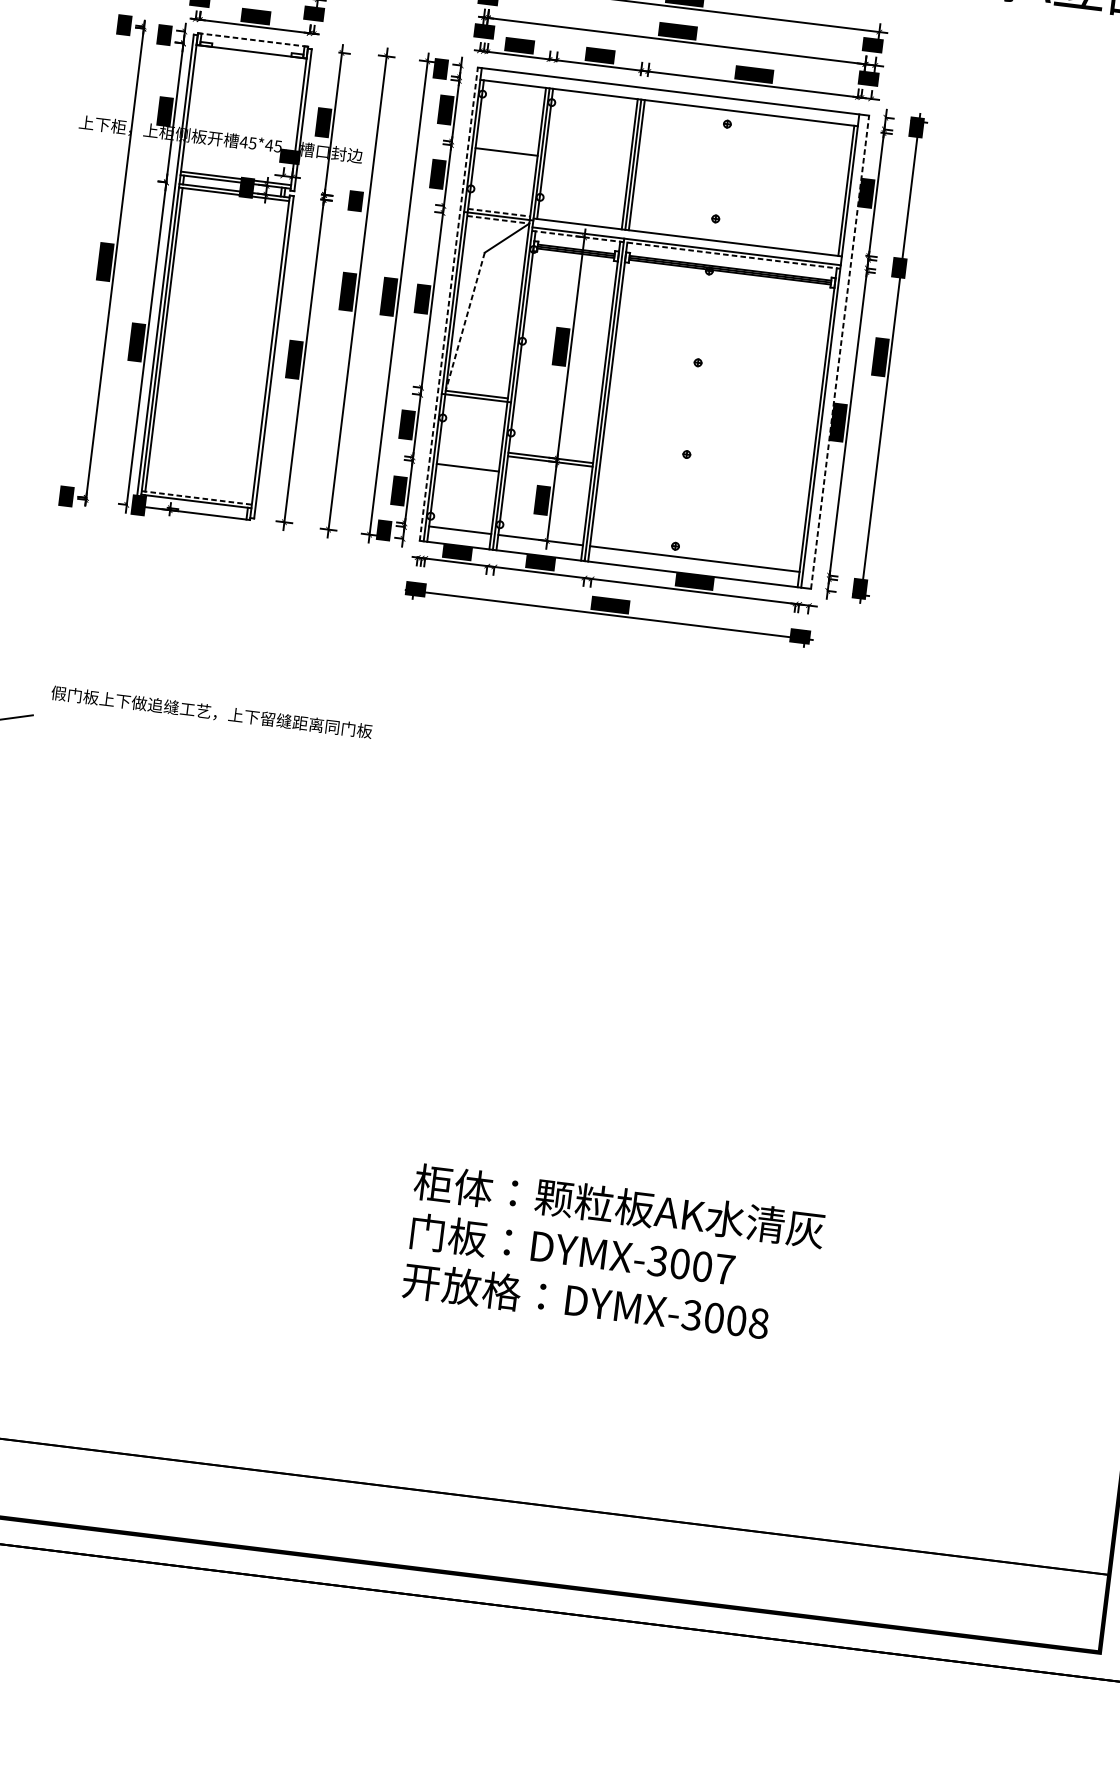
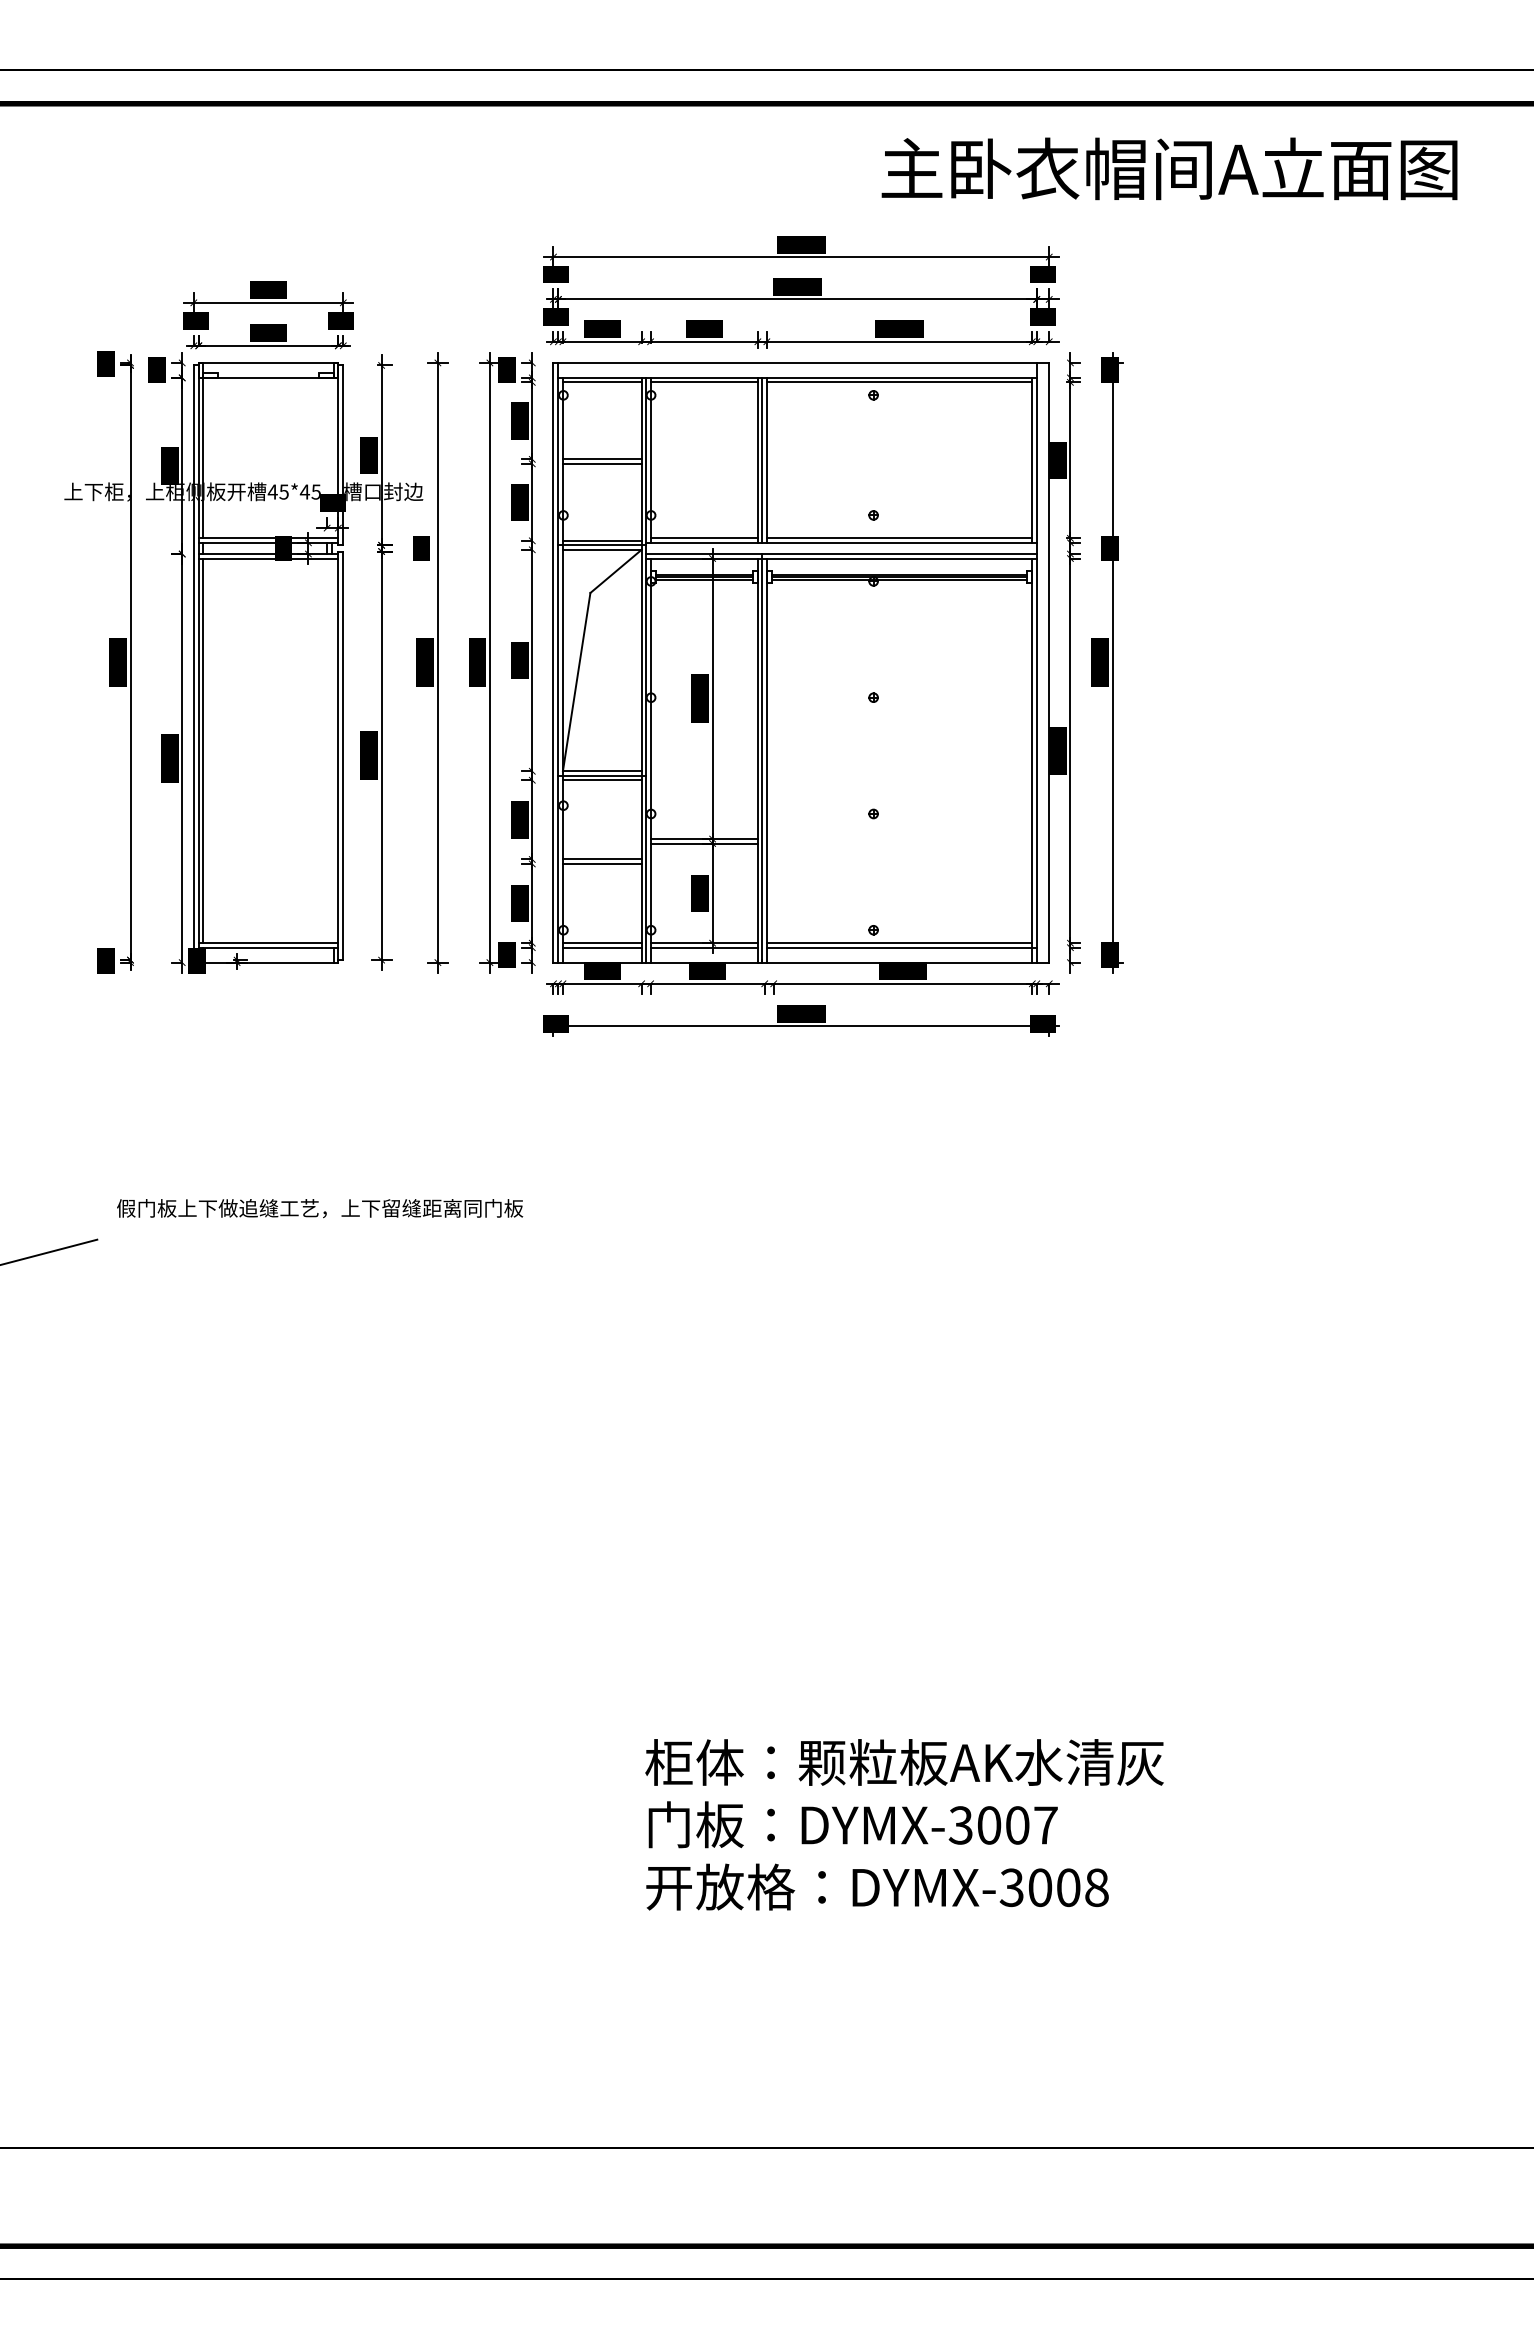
line: (253, 39) -> (268, 362), dashed -> solid
line: (513, 87) -> (601, 382), added
line: (594, 97) -> (703, 382), added
line: (192, 108) -> (203, 457), added
line: (749, 116) -> (899, 382), added
line: (506, 148) -> (601, 459), added
line: (499, 212) -> (602, 540), dashed -> solid
line: (498, 219) -> (602, 549), dashed -> solid
line: (579, 220) -> (703, 538), added
line: (733, 239) -> (899, 538), added
line: (686, 249) -> (841, 558), dashed -> solid
line: (448, 304) -> (553, 662), dashed -> solid
line: (465, 322) -> (576, 682), dashed -> solid
line: (840, 352) -> (1049, 662), dashed -> solid
line: (475, 401) -> (601, 780), added
line: (467, 464) -> (601, 859), added
line: (196, 498) -> (268, 943), dashed -> solid
line: (459, 533) -> (601, 947), added
line: (539, 543) -> (703, 947), added
line: (695, 562) -> (901, 947), added

